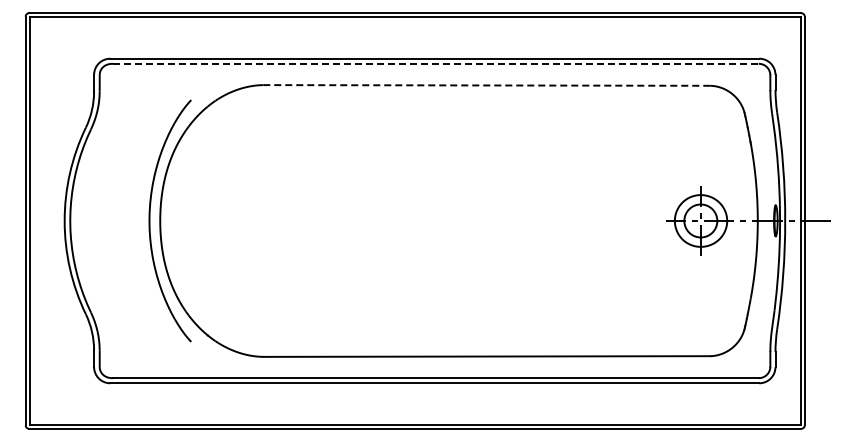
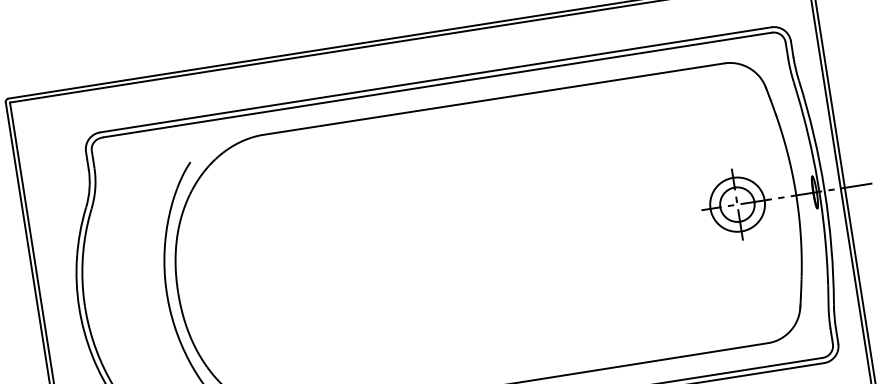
line: (435, 63) -> (437, 84), dashed -> solid
line: (486, 85) -> (493, 99), dashed -> solid

